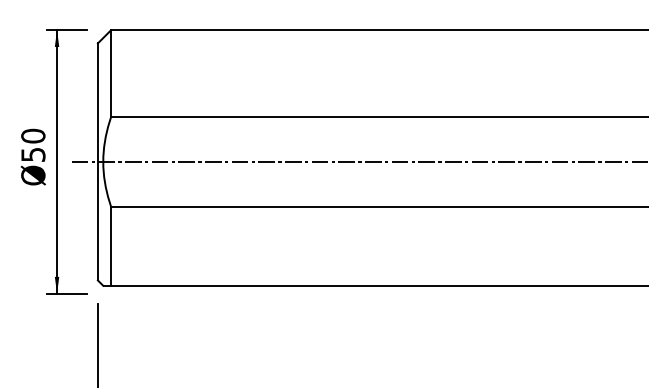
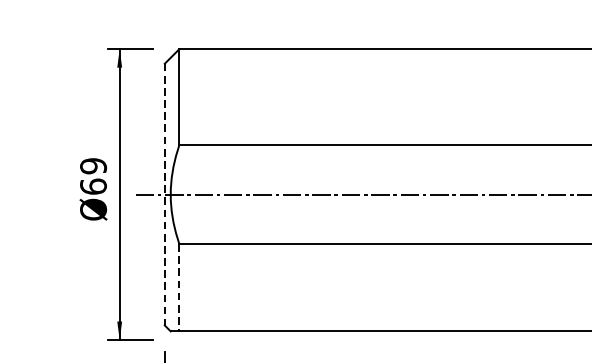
text: (33, 144) -> (93, 175), Ø50 -> Ø69
line: (97, 161) -> (164, 194), solid -> dashed
line: (111, 246) -> (179, 288), solid -> dashed

